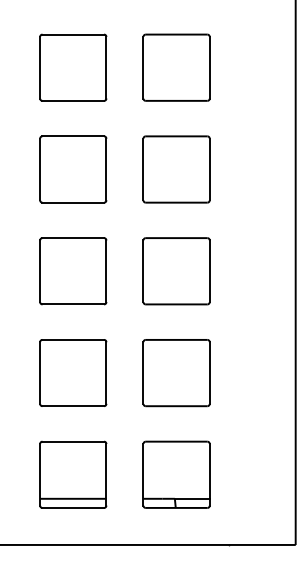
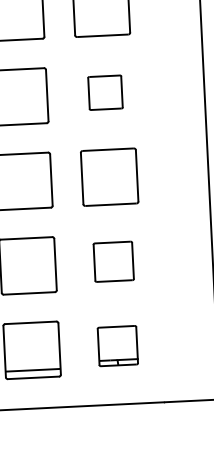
part: (176, 169) -> (105, 92), size x0.6
part: (176, 373) -> (113, 262), size x0.7
part: (176, 474) -> (117, 345), size x0.7

